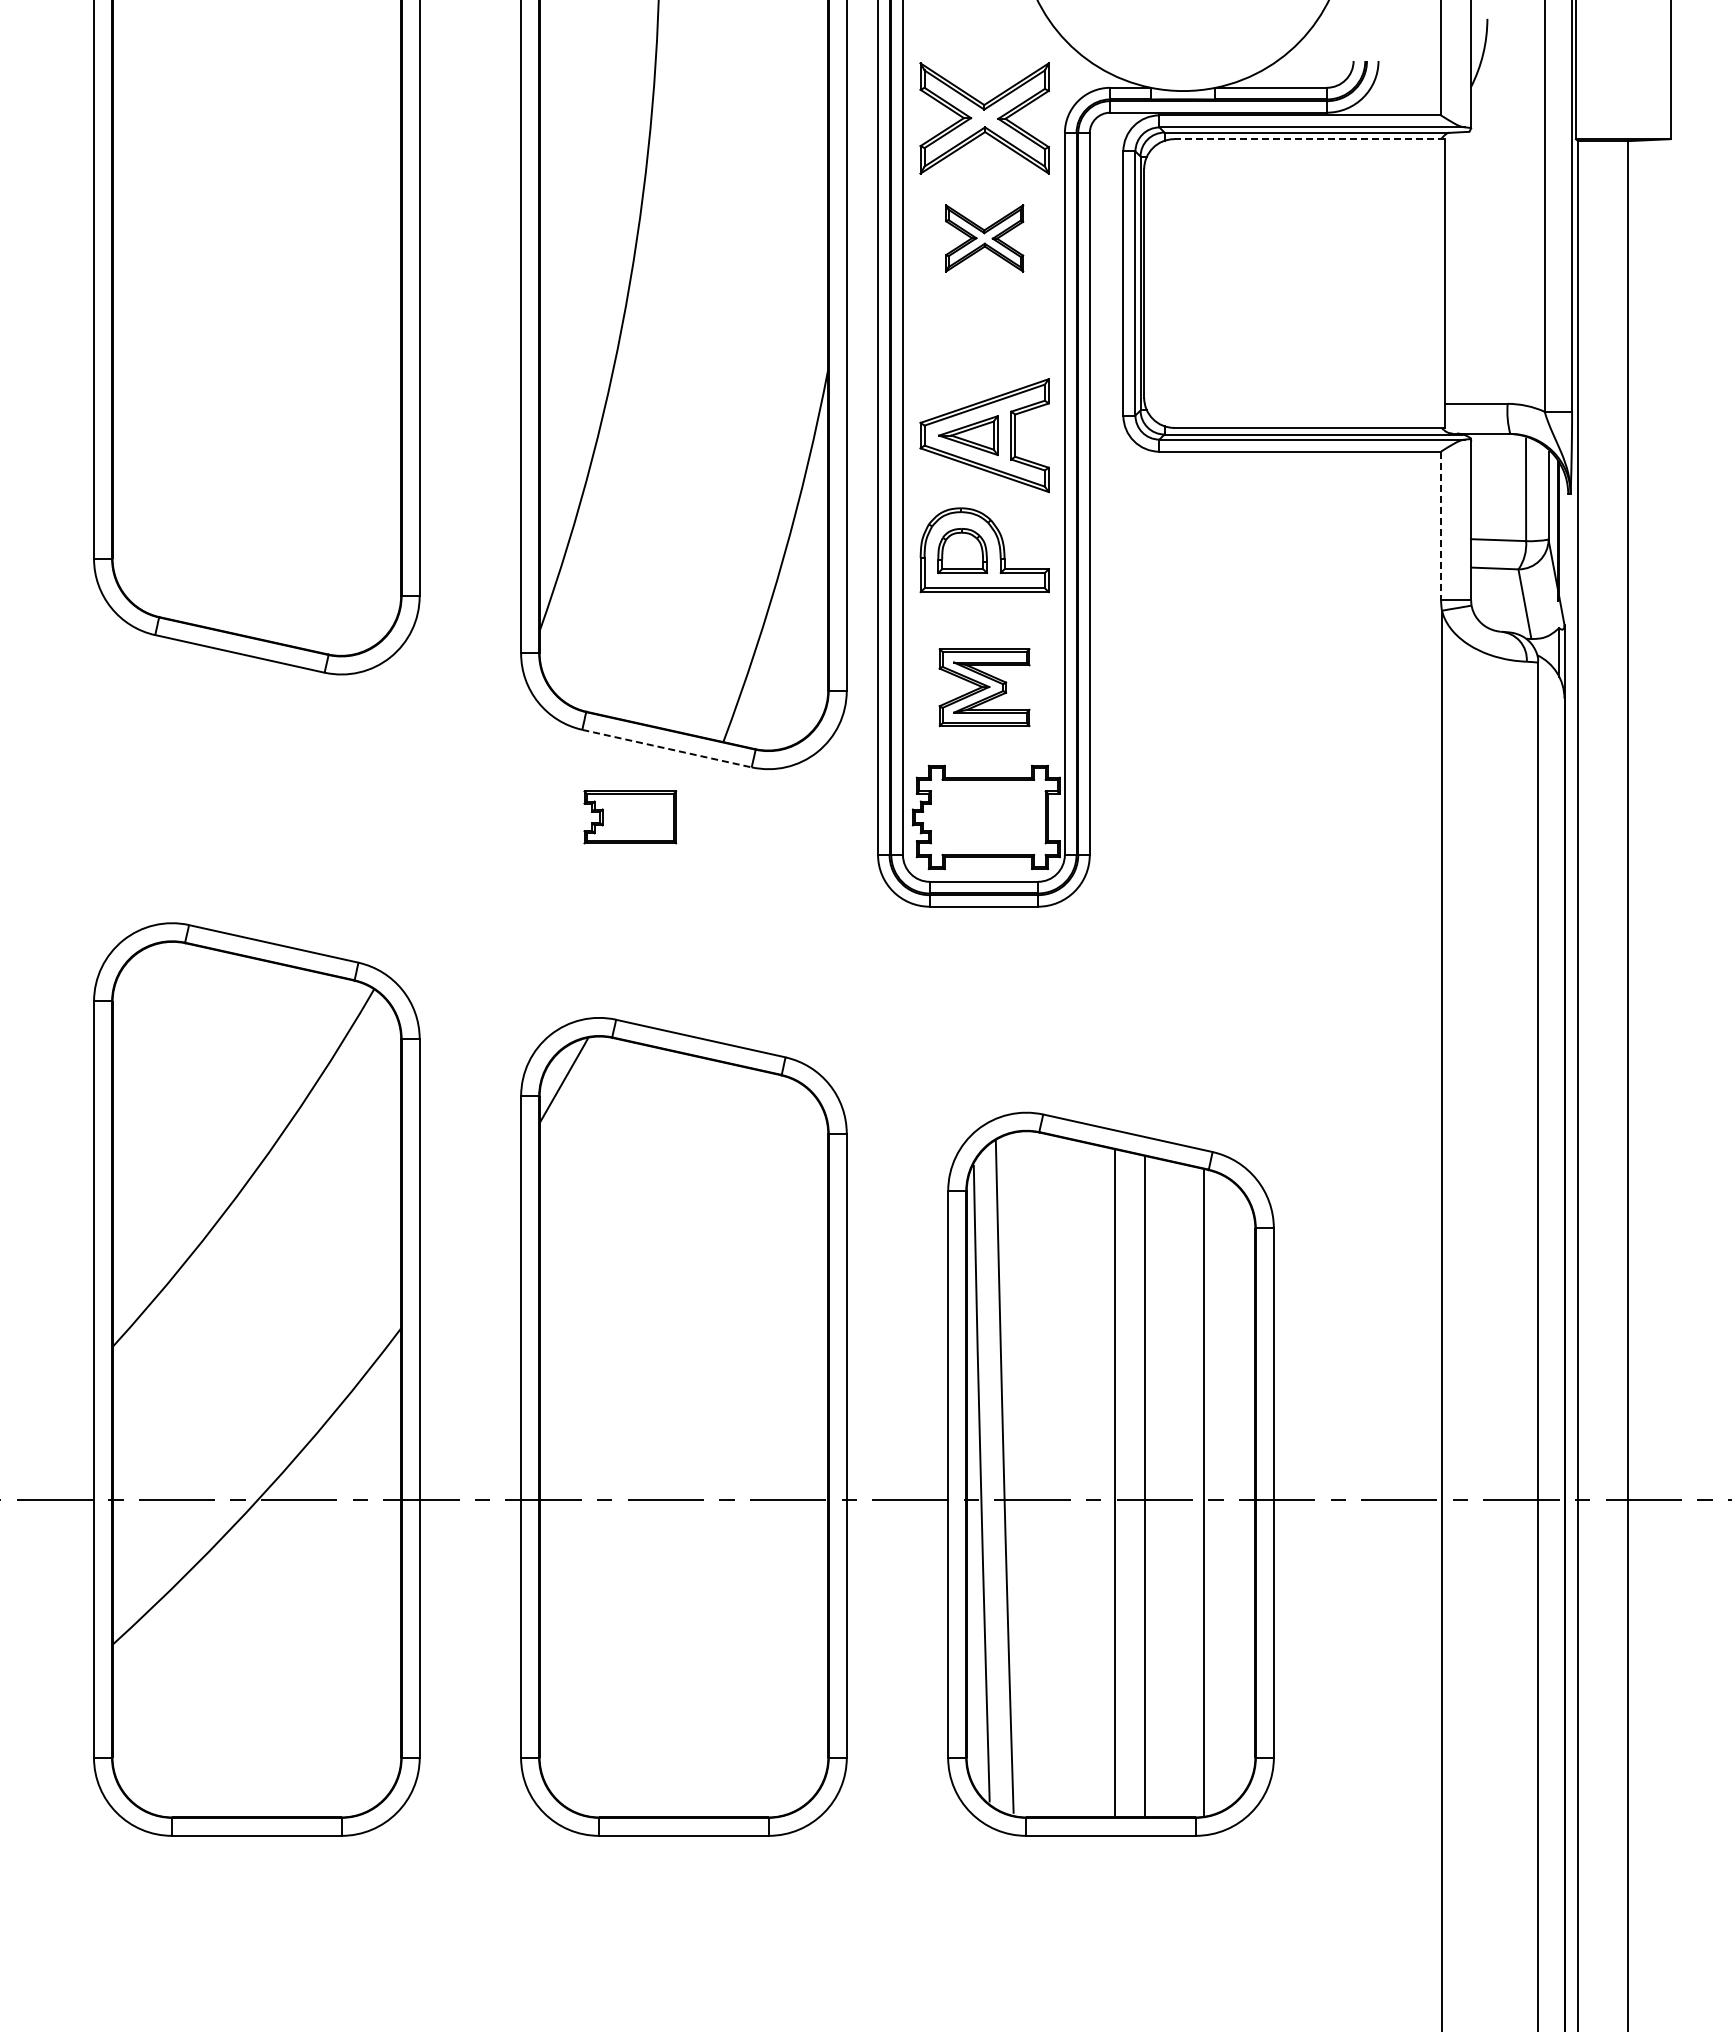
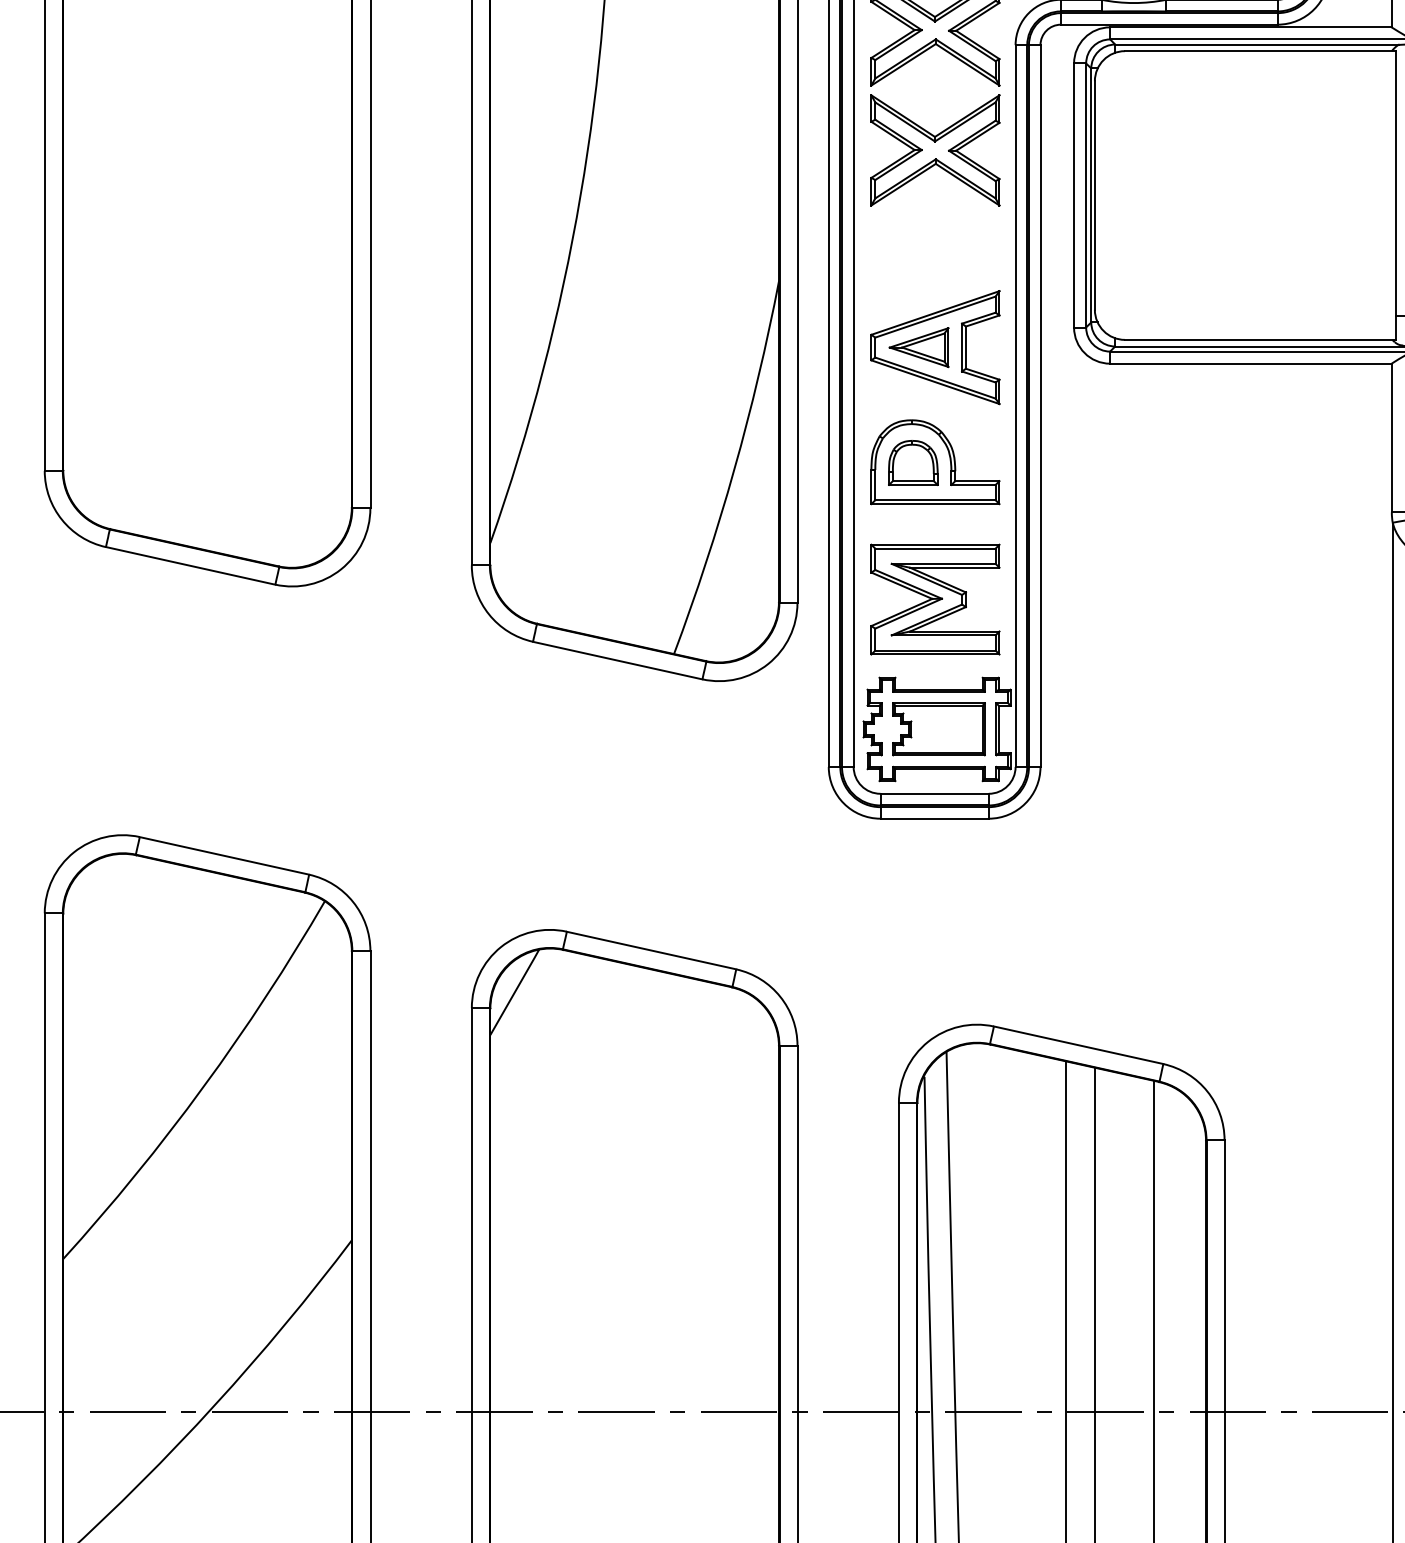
line: (1310, 139) -> (1261, 51), dashed -> solid
part: (984, 238) -> (935, 150), size x1.67
line: (1441, 526) -> (1392, 438), dashed -> solid
part: (984, 687) -> (935, 599), size x1.43
line: (667, 748) -> (618, 660), dashed -> solid
part: (630, 817) -> (939, 729), moved

